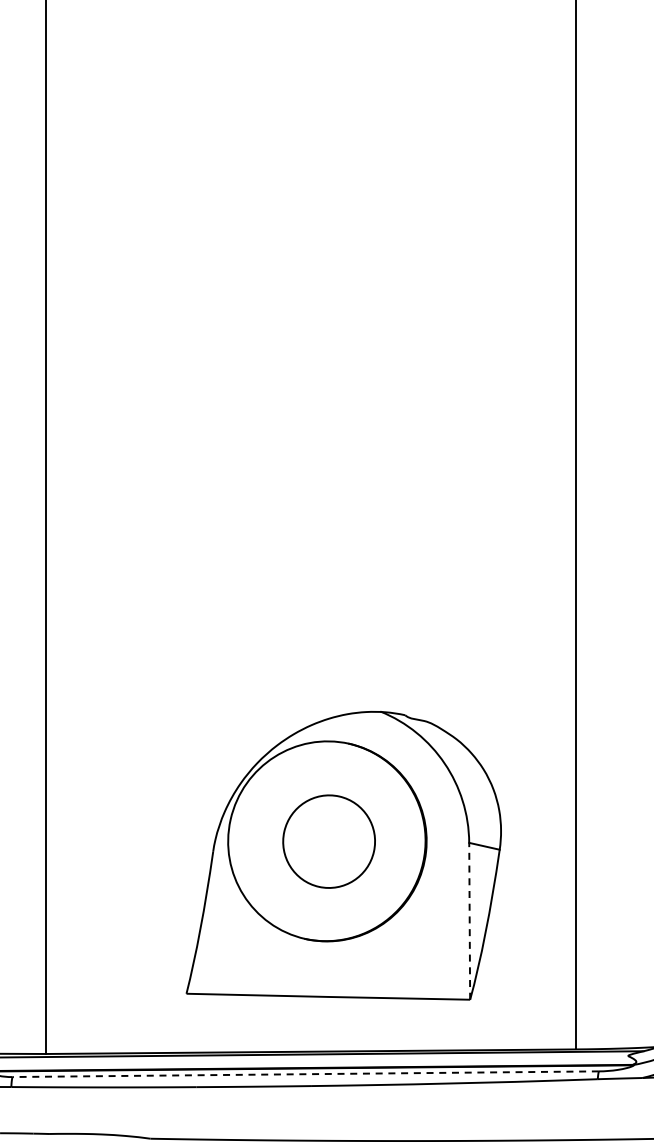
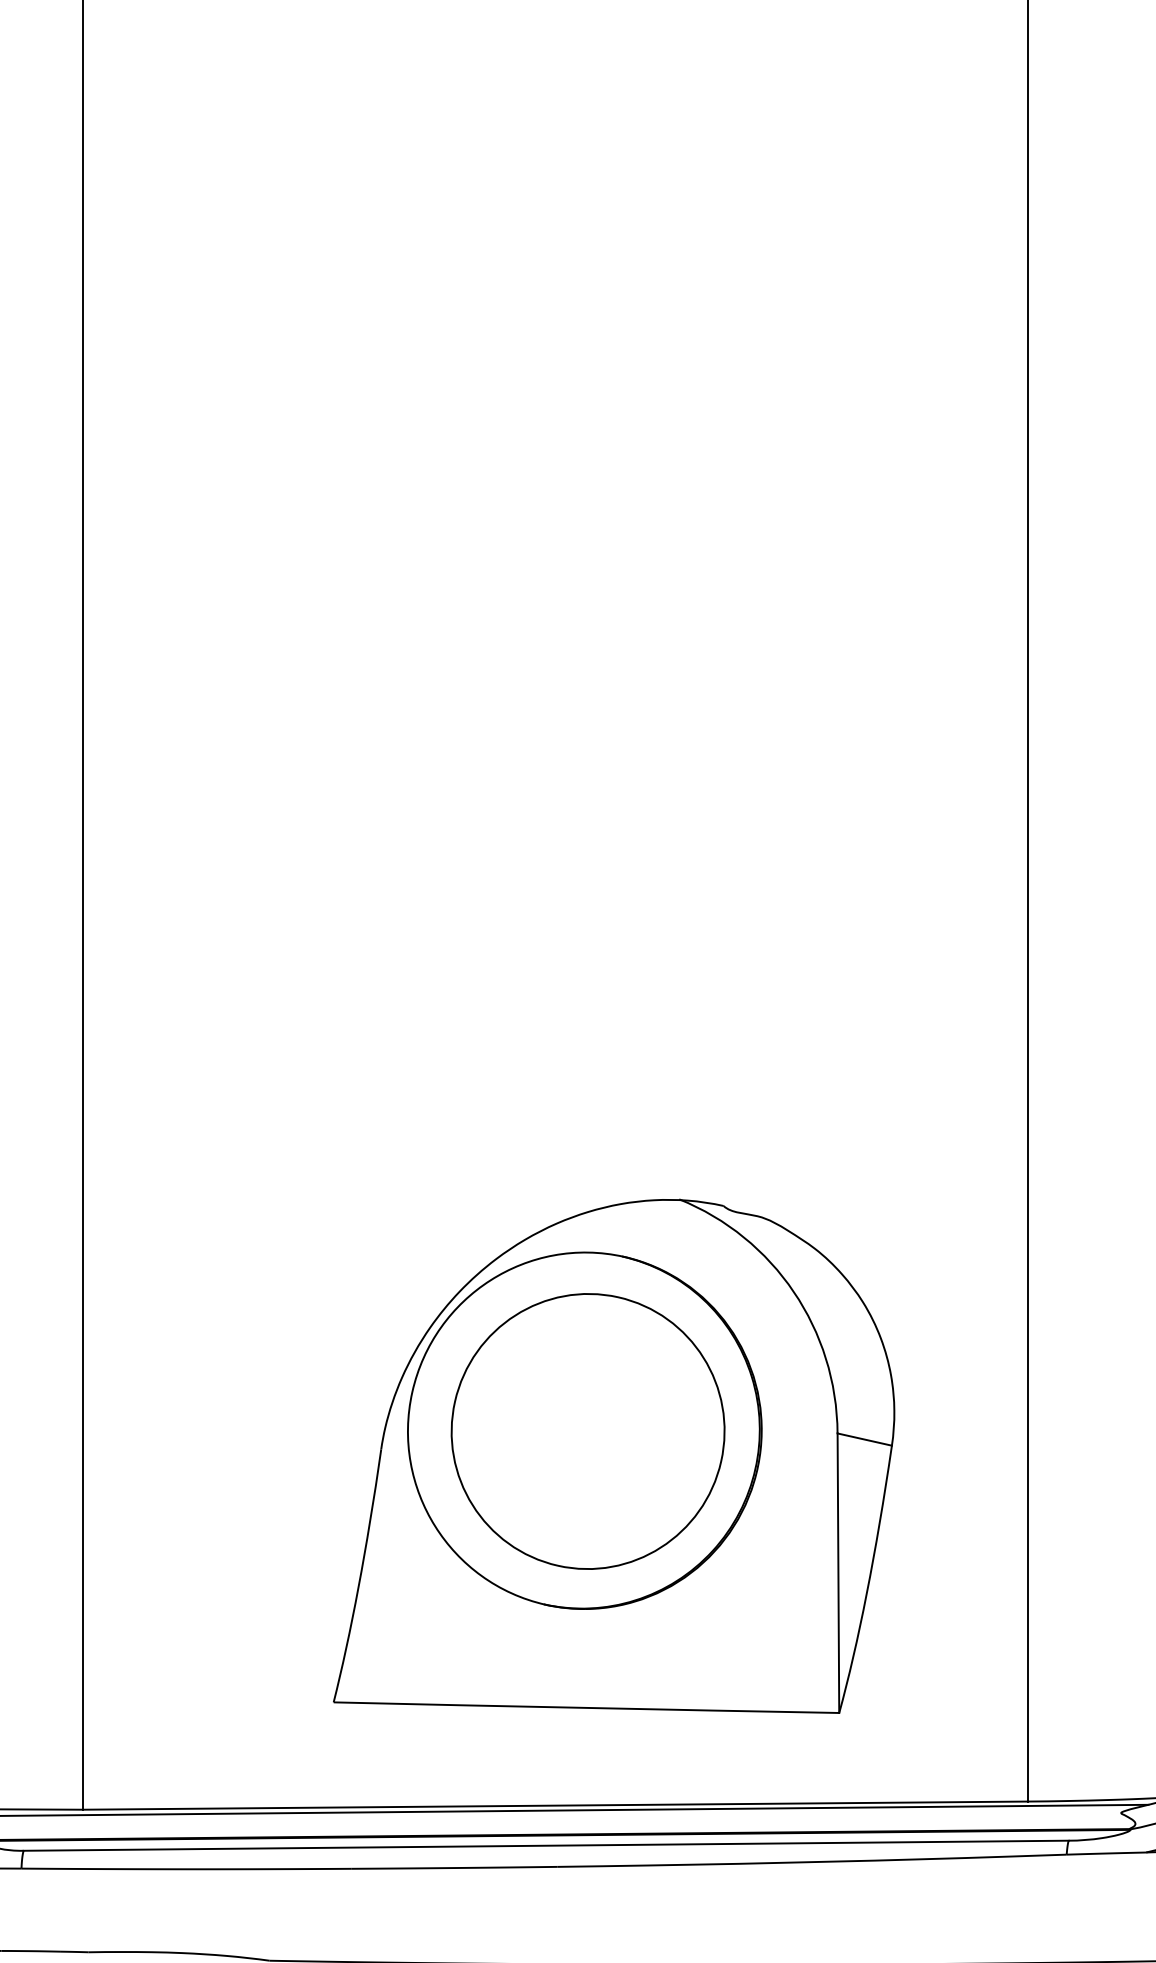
part: (328, 841) -> (586, 1430), size x1.67
line: (469, 920) -> (838, 1571), dashed -> solid
line: (305, 1074) -> (545, 1846), dashed -> solid

